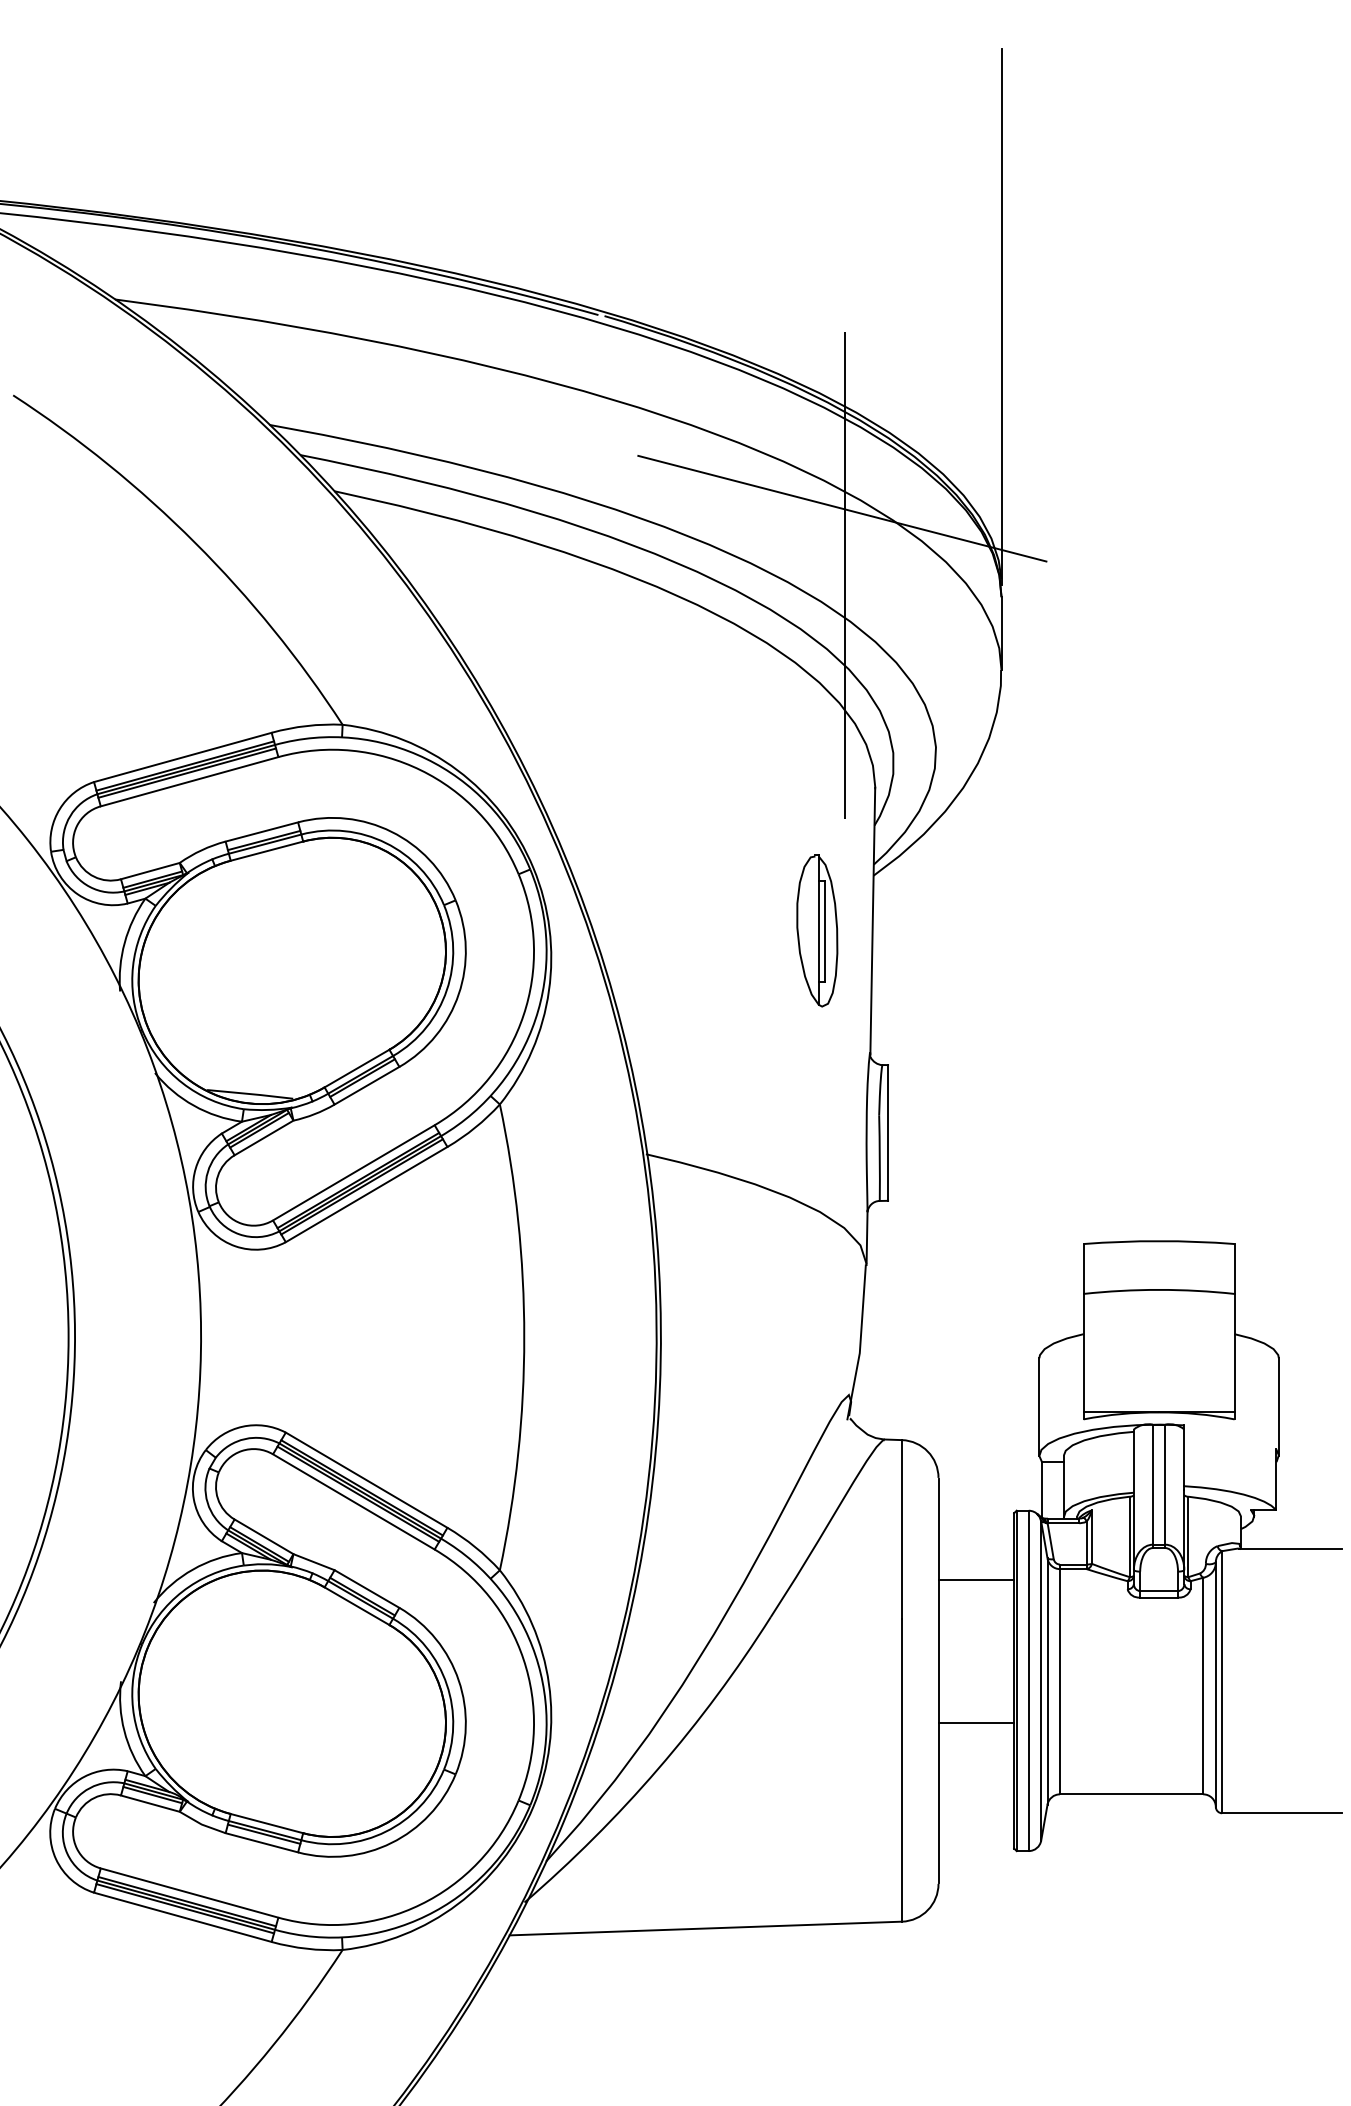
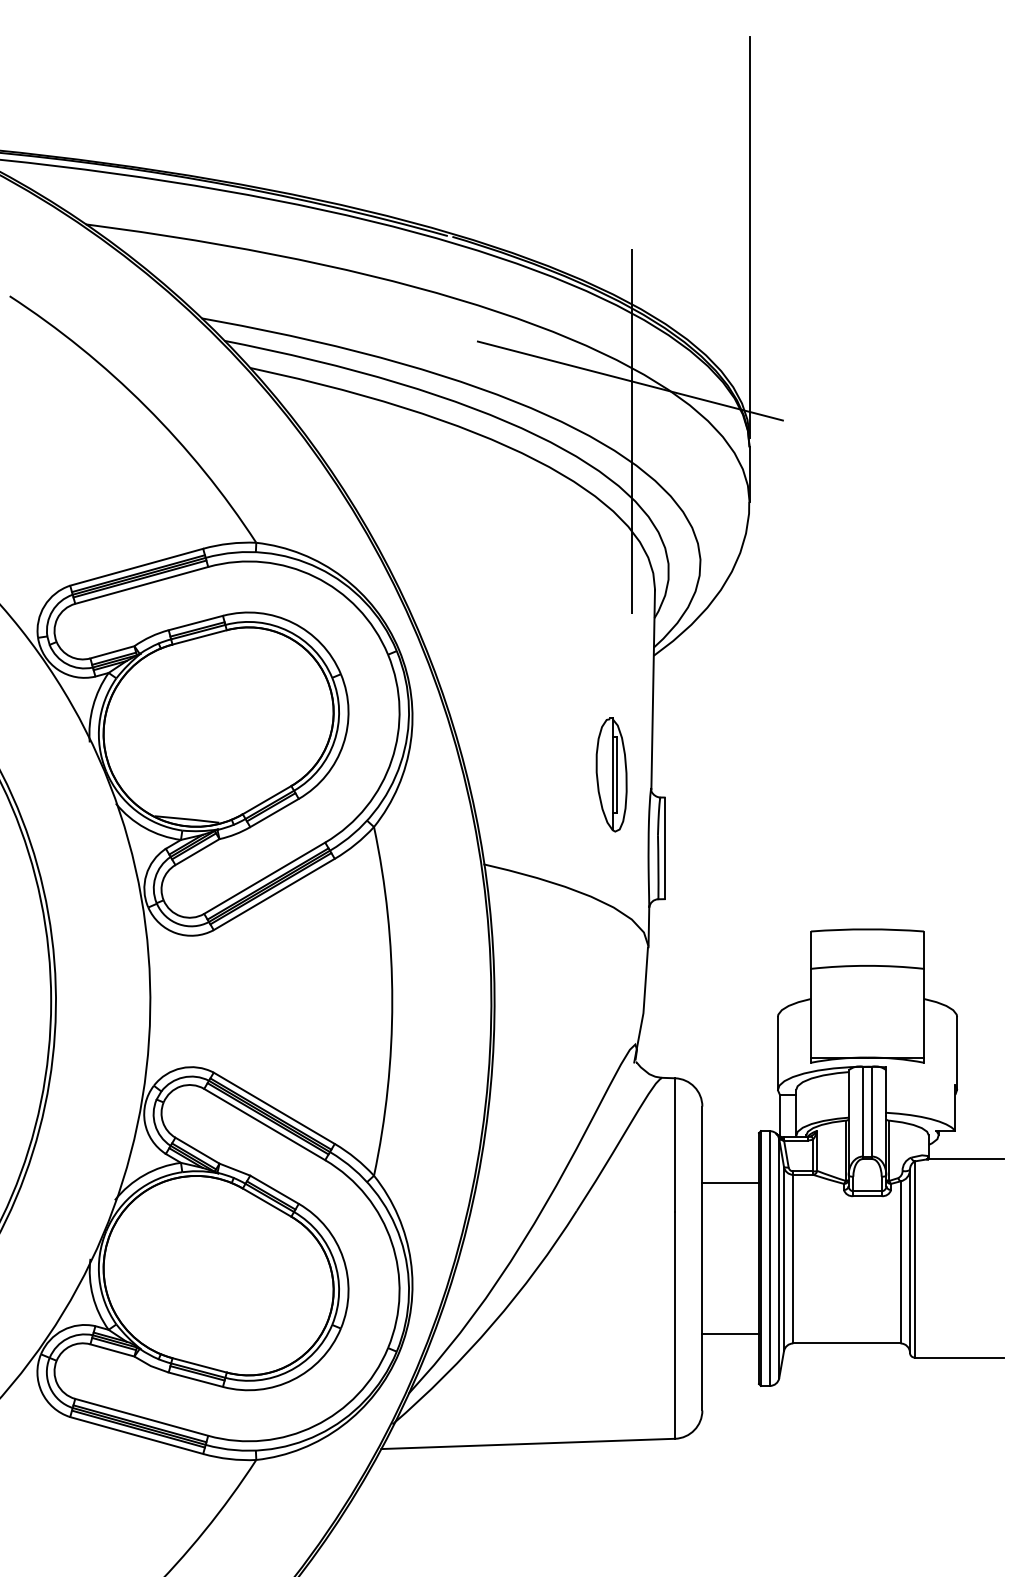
part: (817, 930) -> (611, 774), moved
line: (976, 1722) -> (730, 1333), moved

